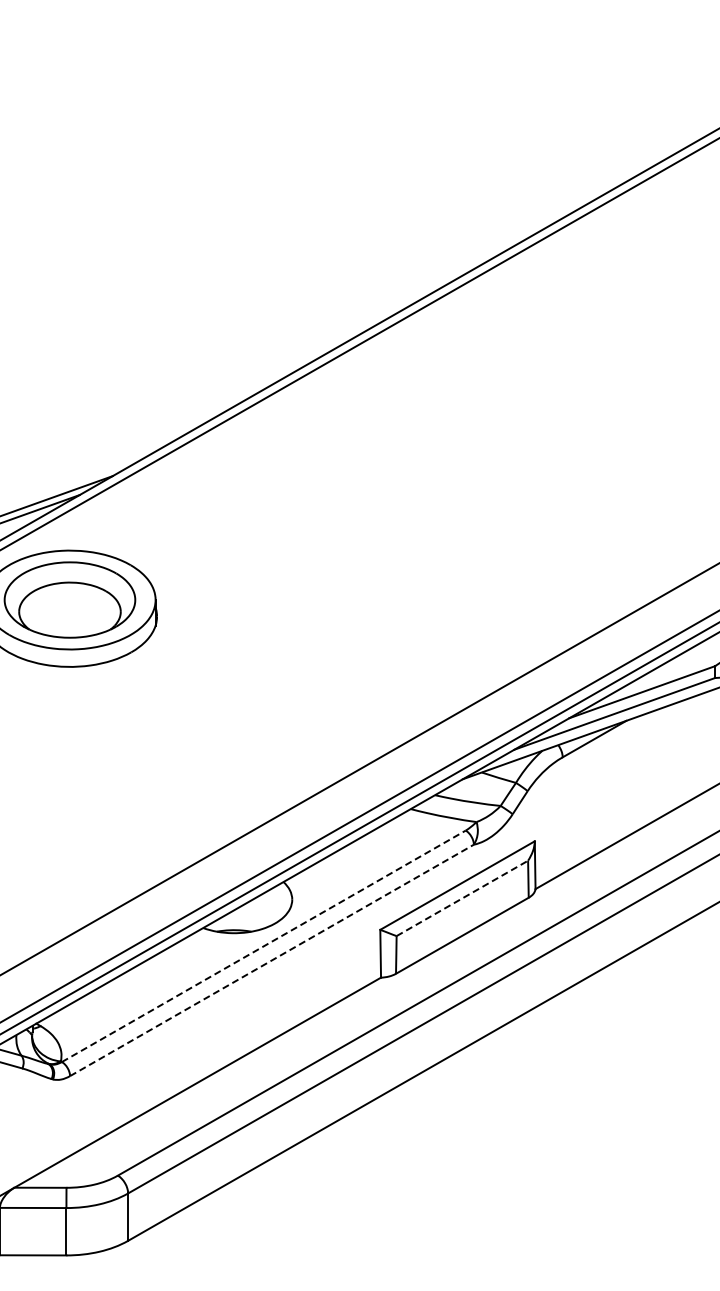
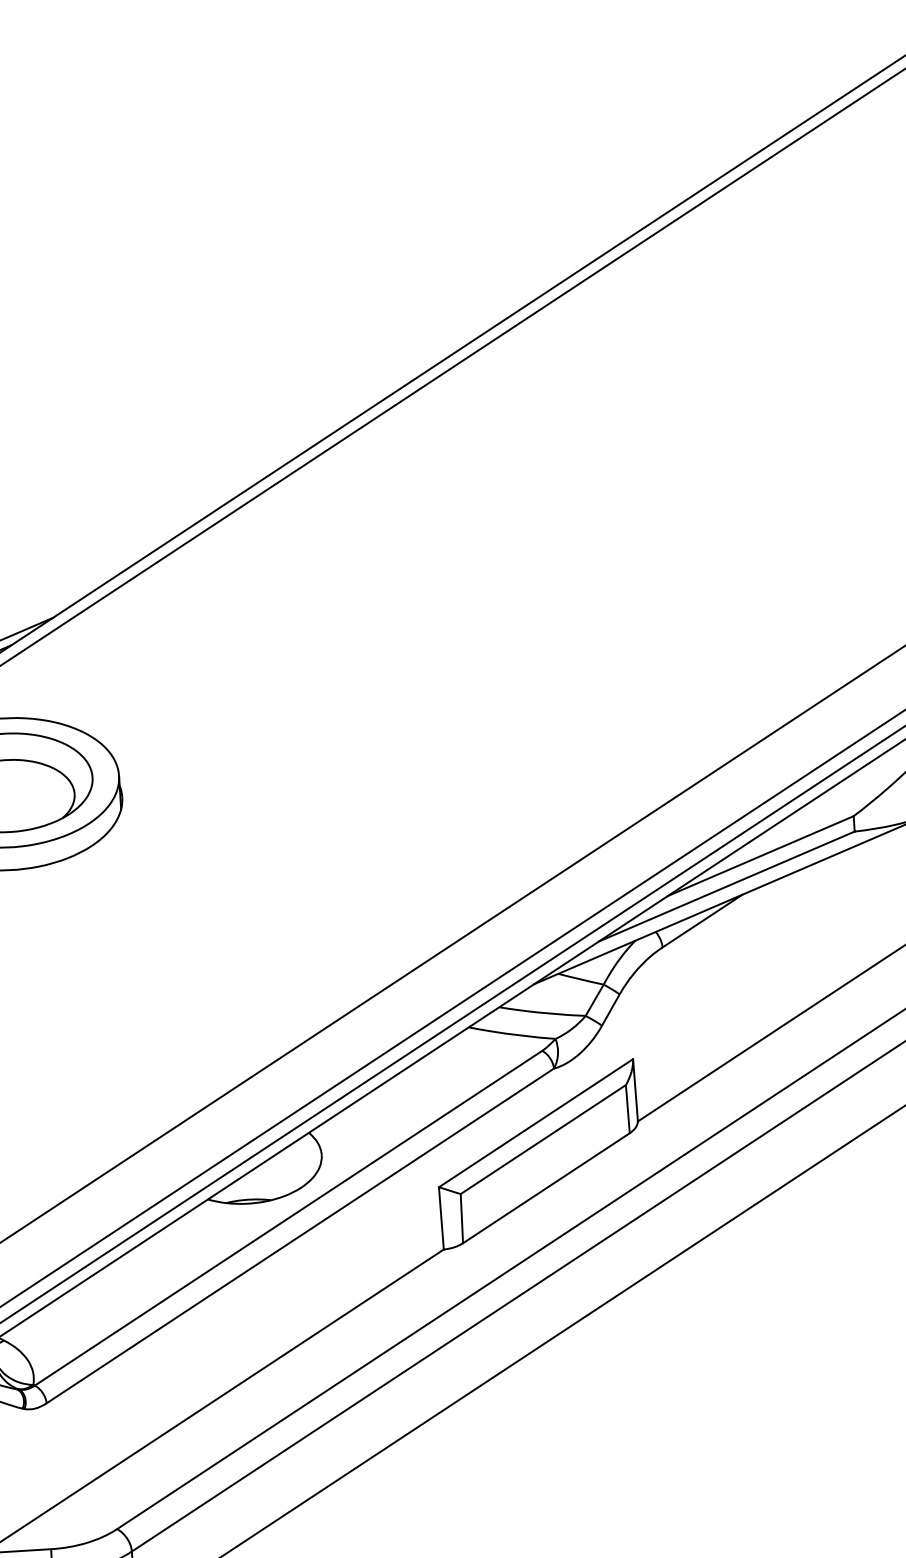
line: (462, 898) -> (543, 1139), dashed -> solid
line: (263, 946) -> (288, 1218), dashed -> solid
line: (272, 960) -> (300, 1236), dashed -> solid

